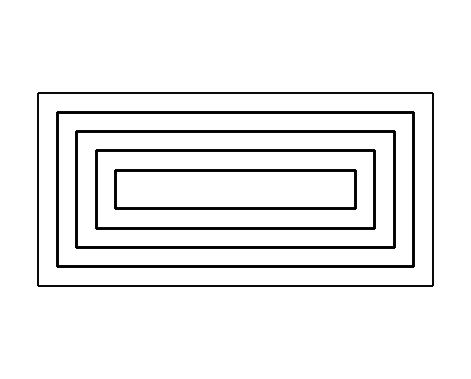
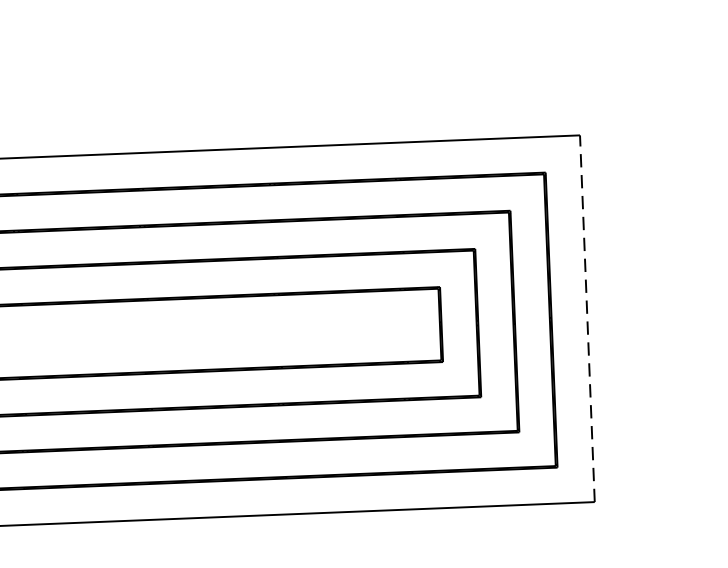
line: (432, 189) -> (587, 318), solid -> dashed

